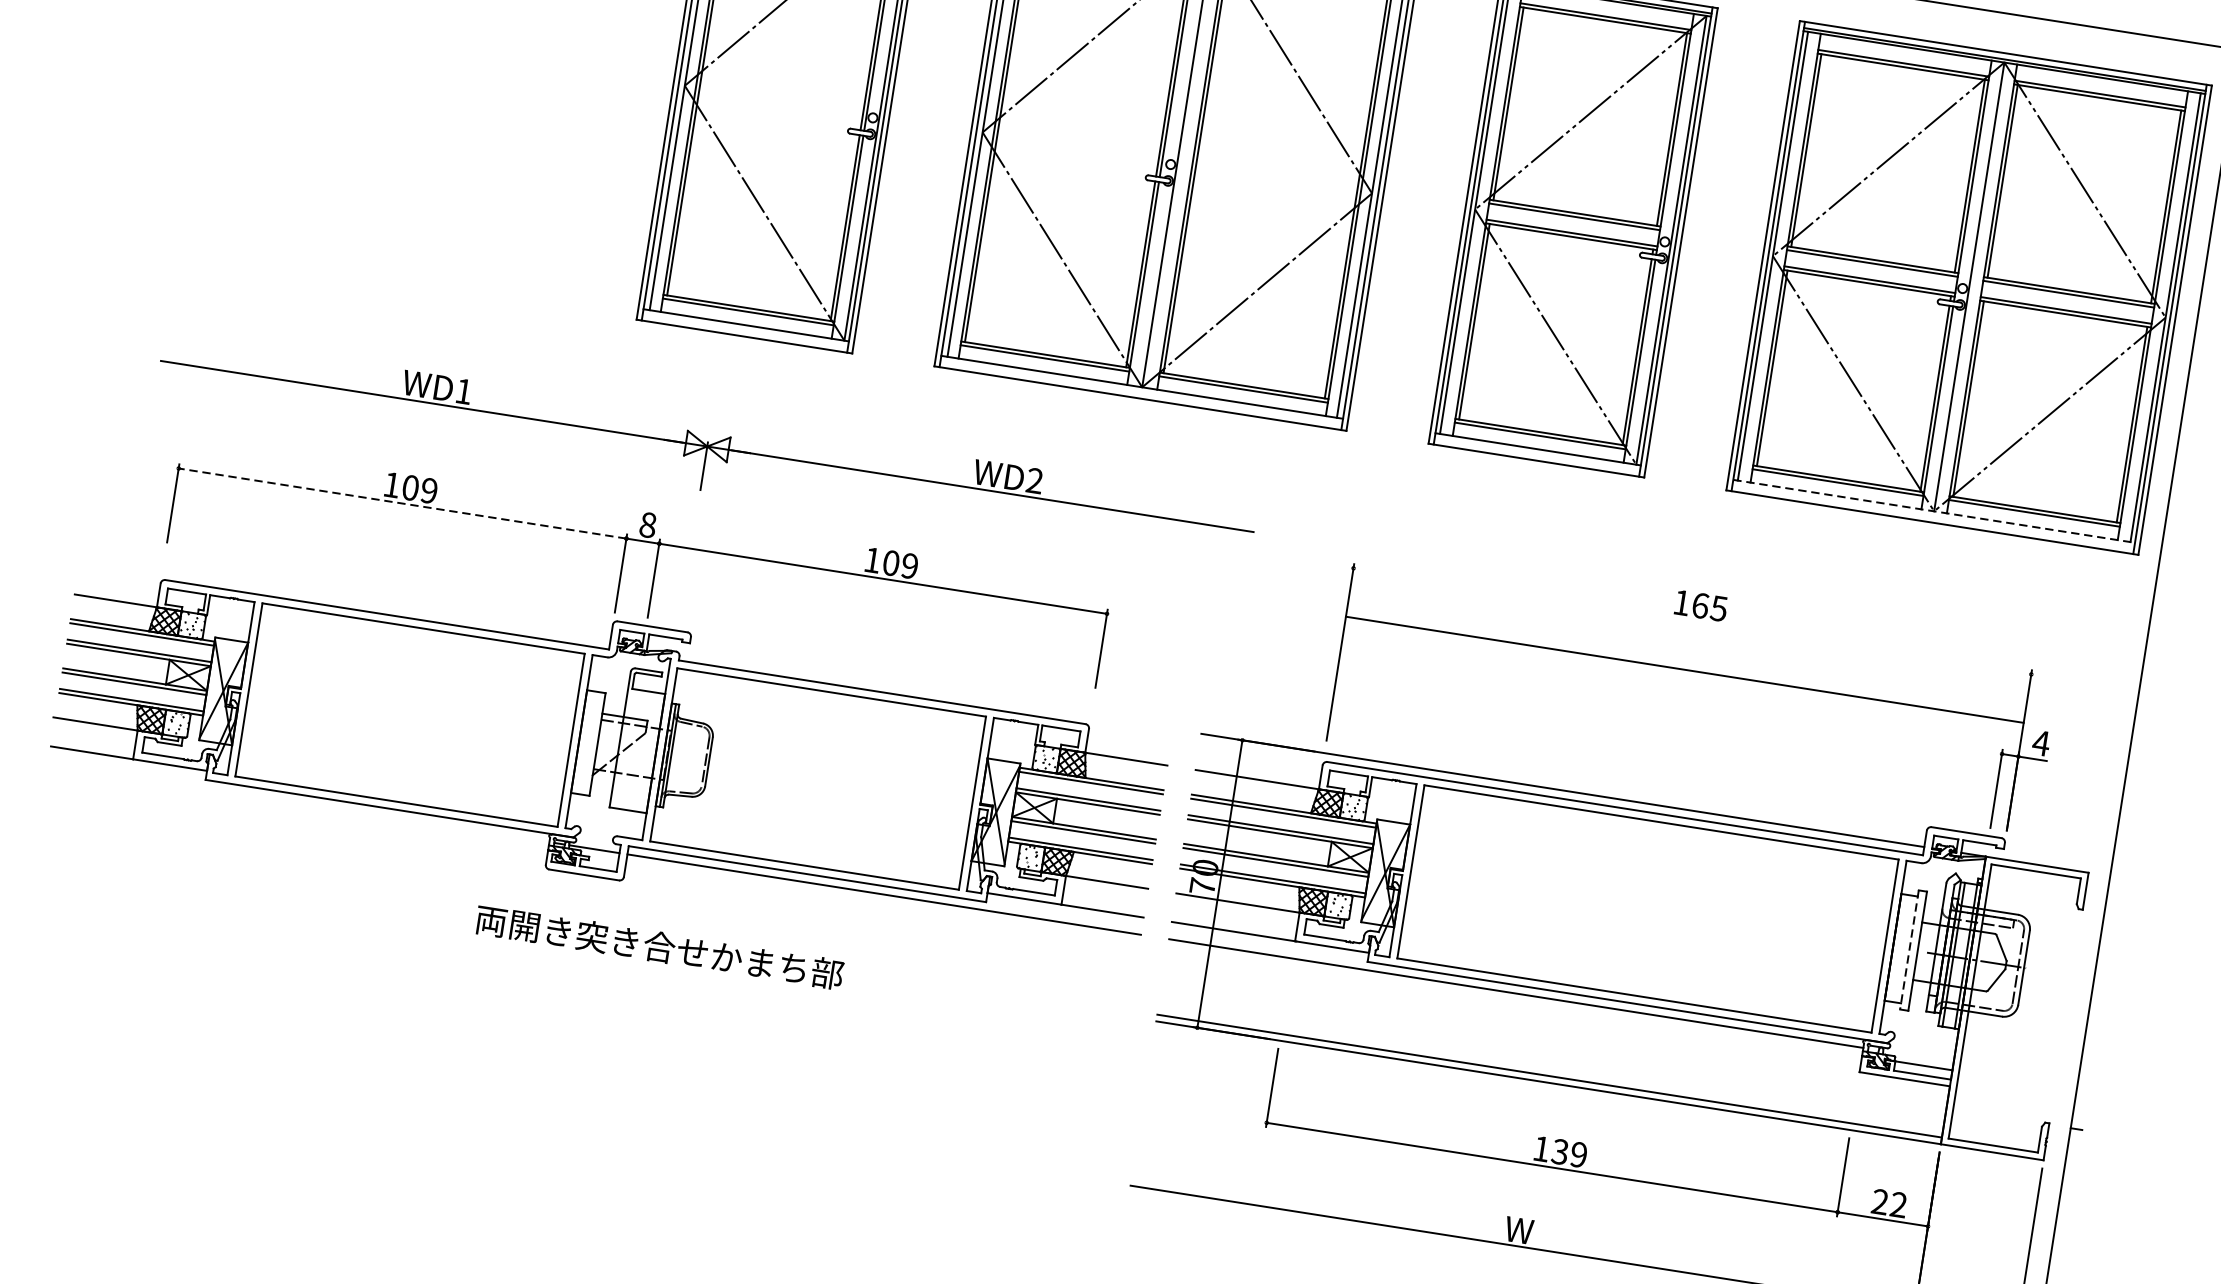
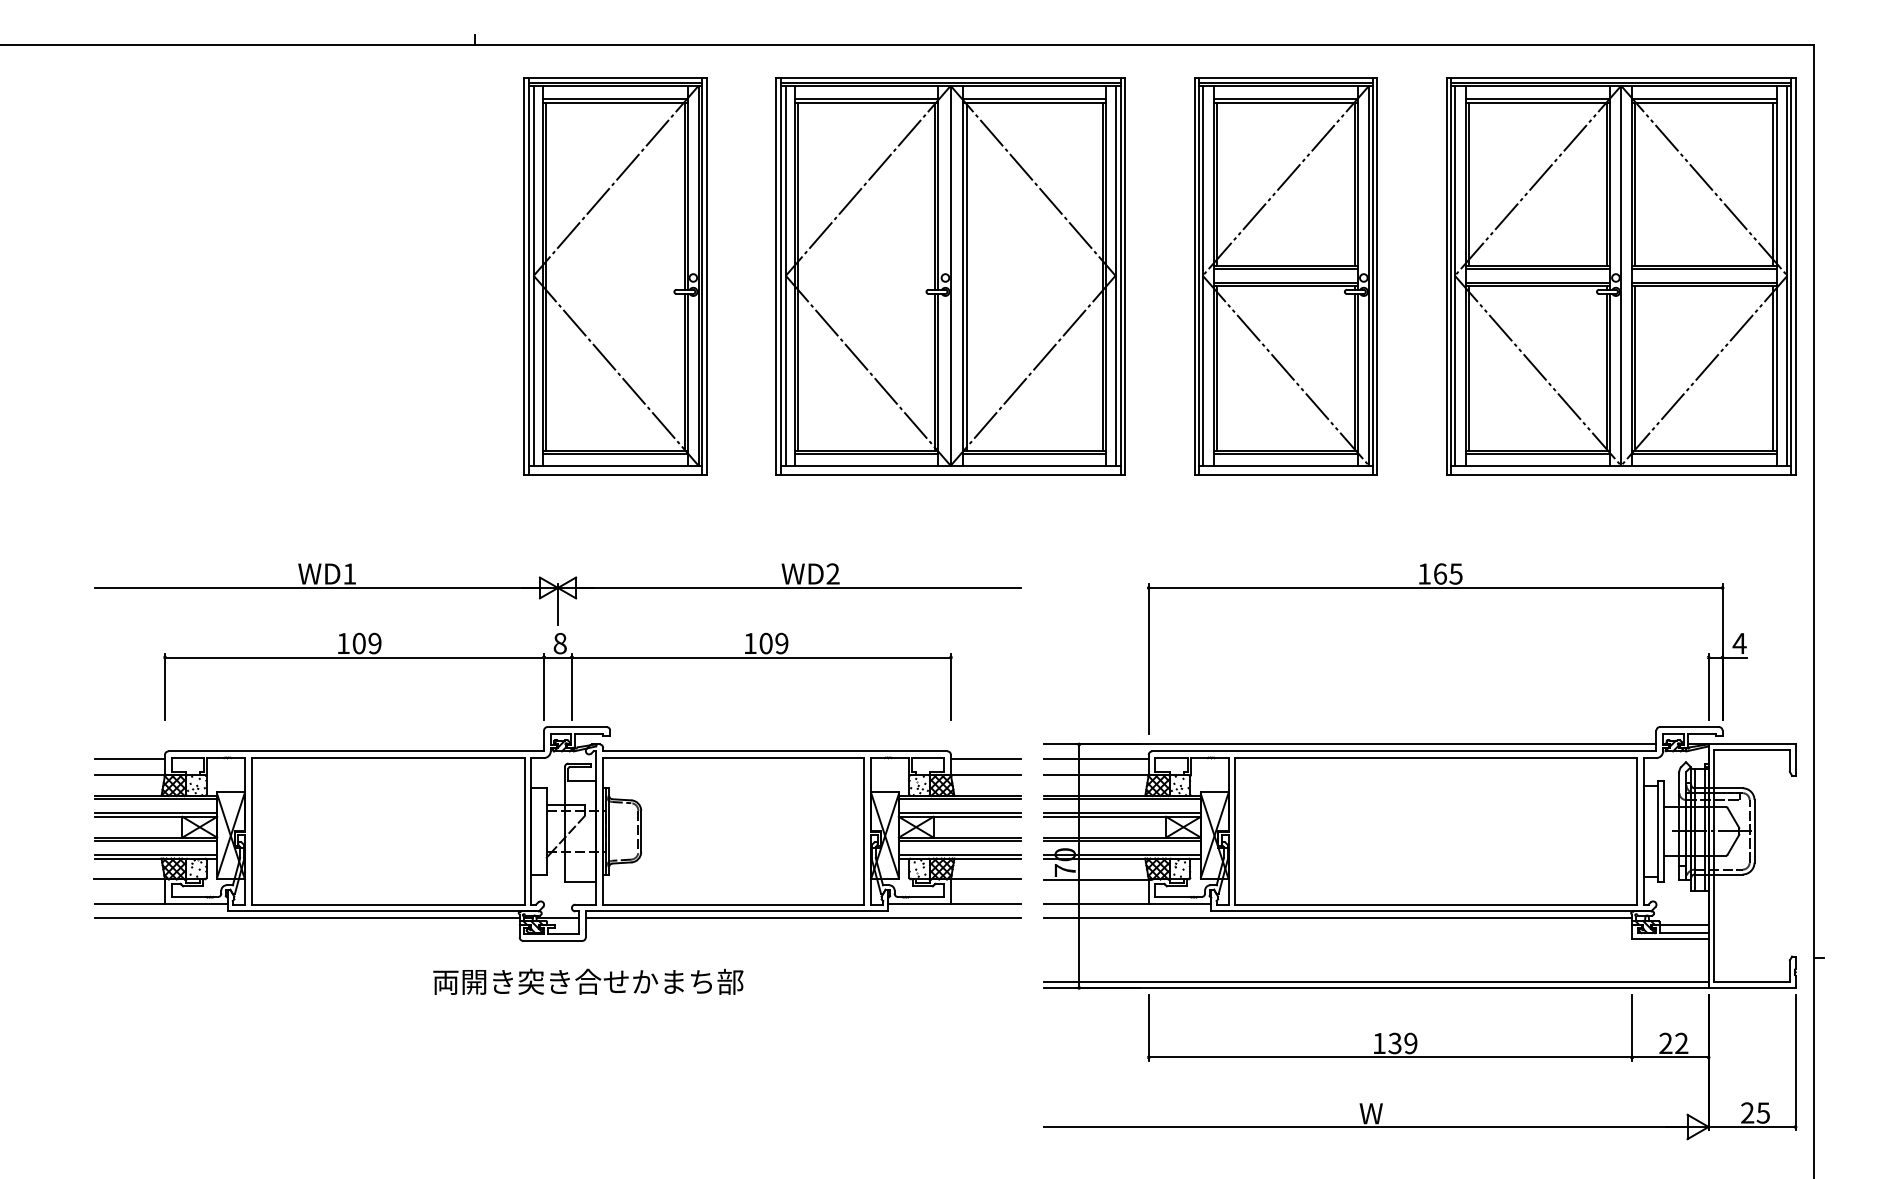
part: (705, 454) -> (557, 594), moved
line: (402, 503) -> (354, 657), dashed -> solid
line: (1934, 511) -> (1621, 465), dashed -> solid
line: (119, 582) -> (130, 759), added
line: (1684, 669) -> (1435, 587), moved
line: (1128, 740) -> (985, 759), added
line: (1260, 761) -> (1096, 759), added
line: (298, 803) -> (307, 918), added
text: (659, 946) -> (588, 981), moved
line: (1909, 950) -> (1657, 831), dashed -> solid

